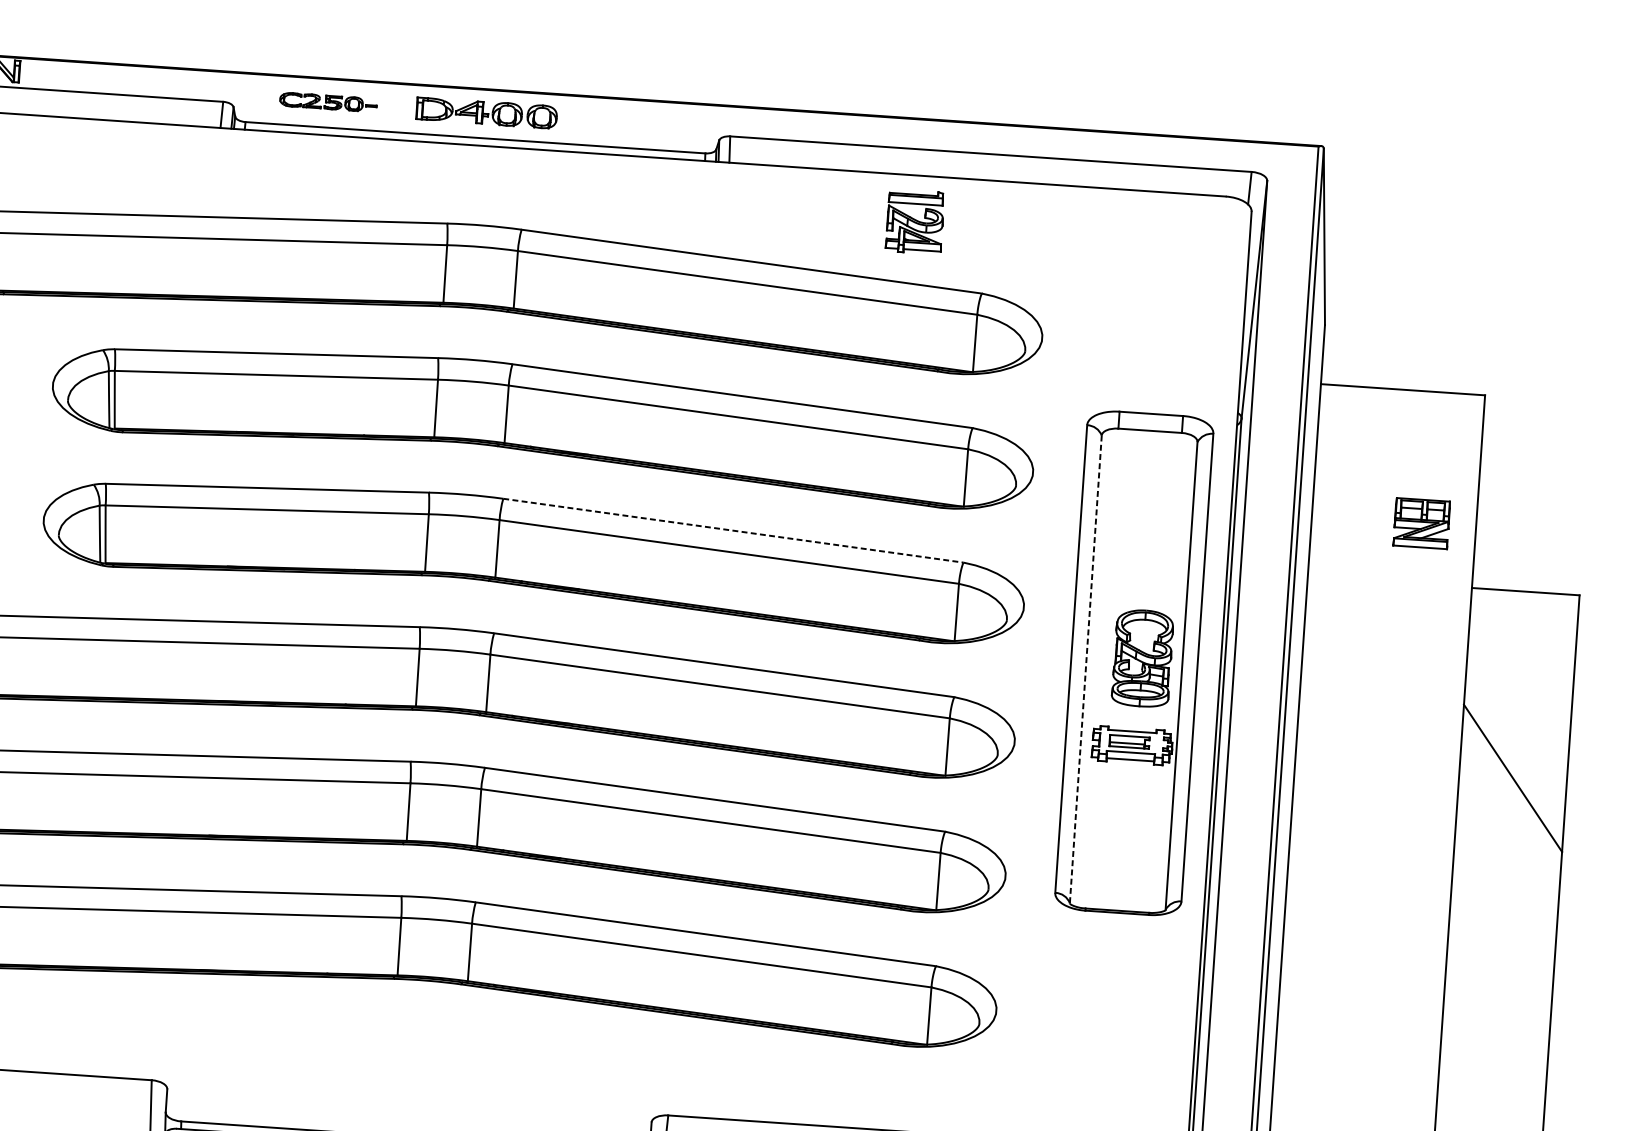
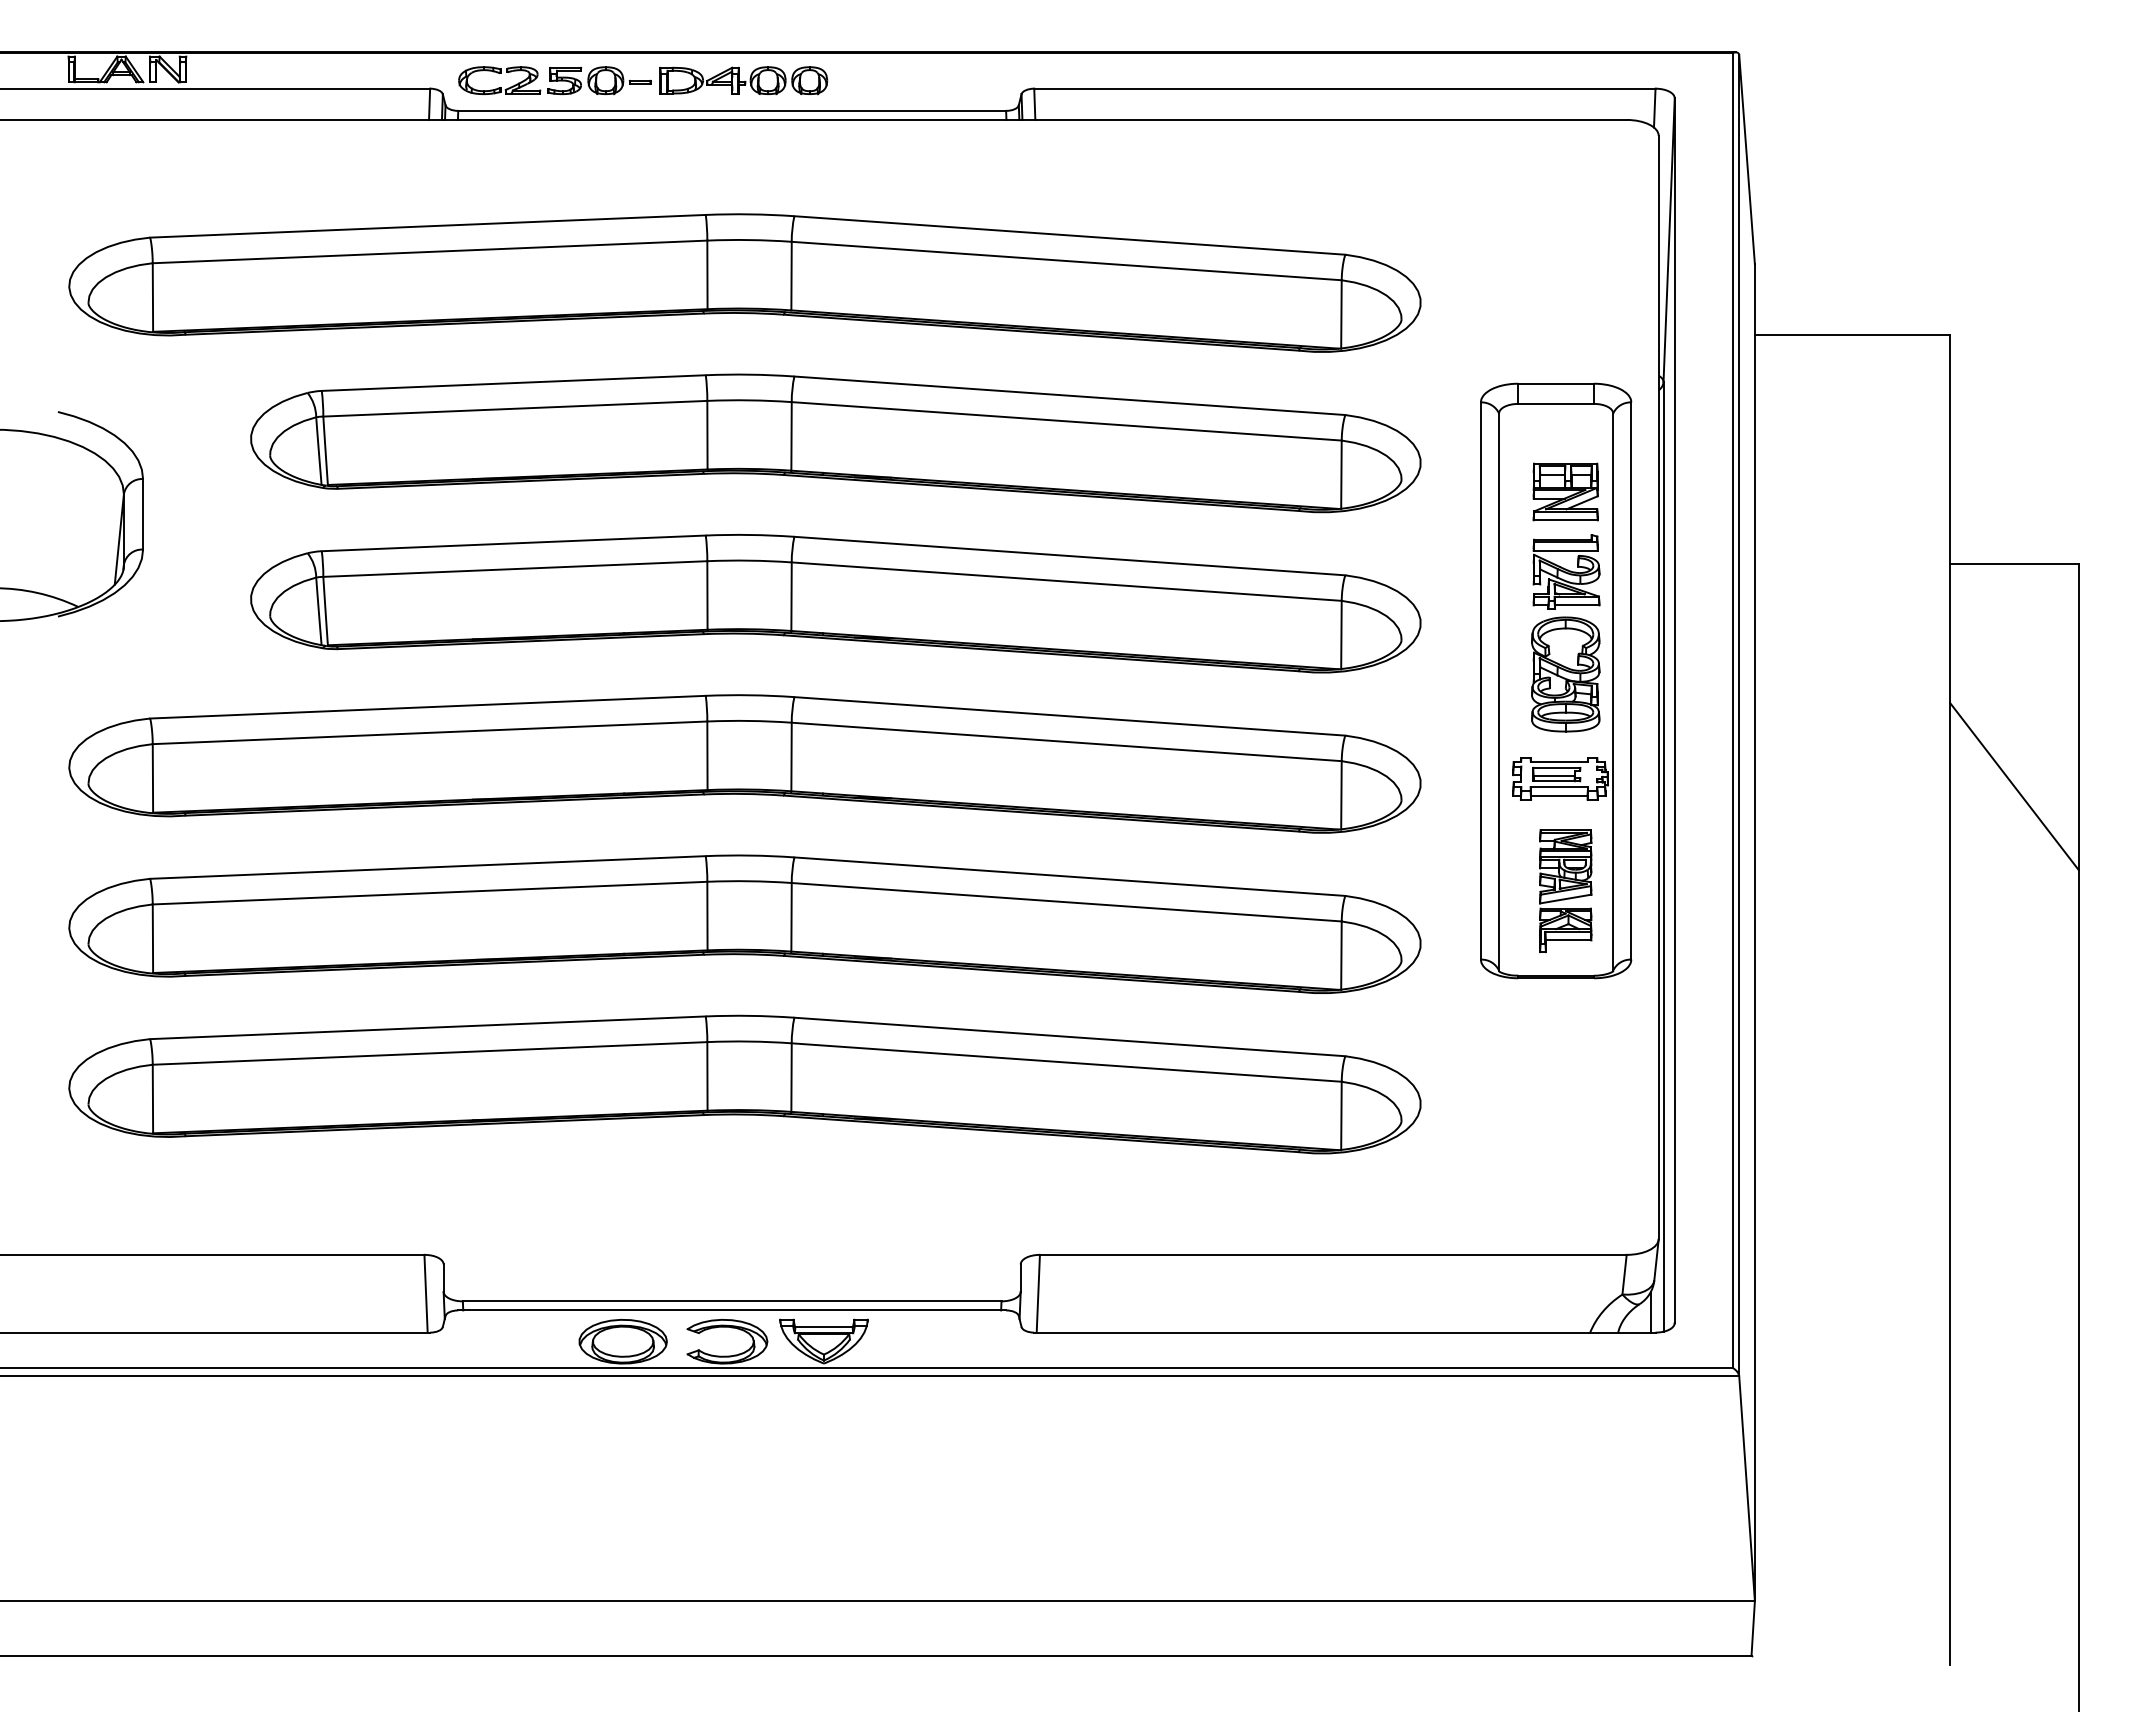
part: (328, 102) -> (554, 80), size x1.67
part: (915, 221) -> (1566, 571), moved
part: (1421, 523) -> (1565, 491), moved
line: (733, 531) -> (1070, 556), dashed -> solid
line: (1086, 669) -> (1499, 692), dashed -> solid
part: (1130, 839) -> (1565, 890), added

